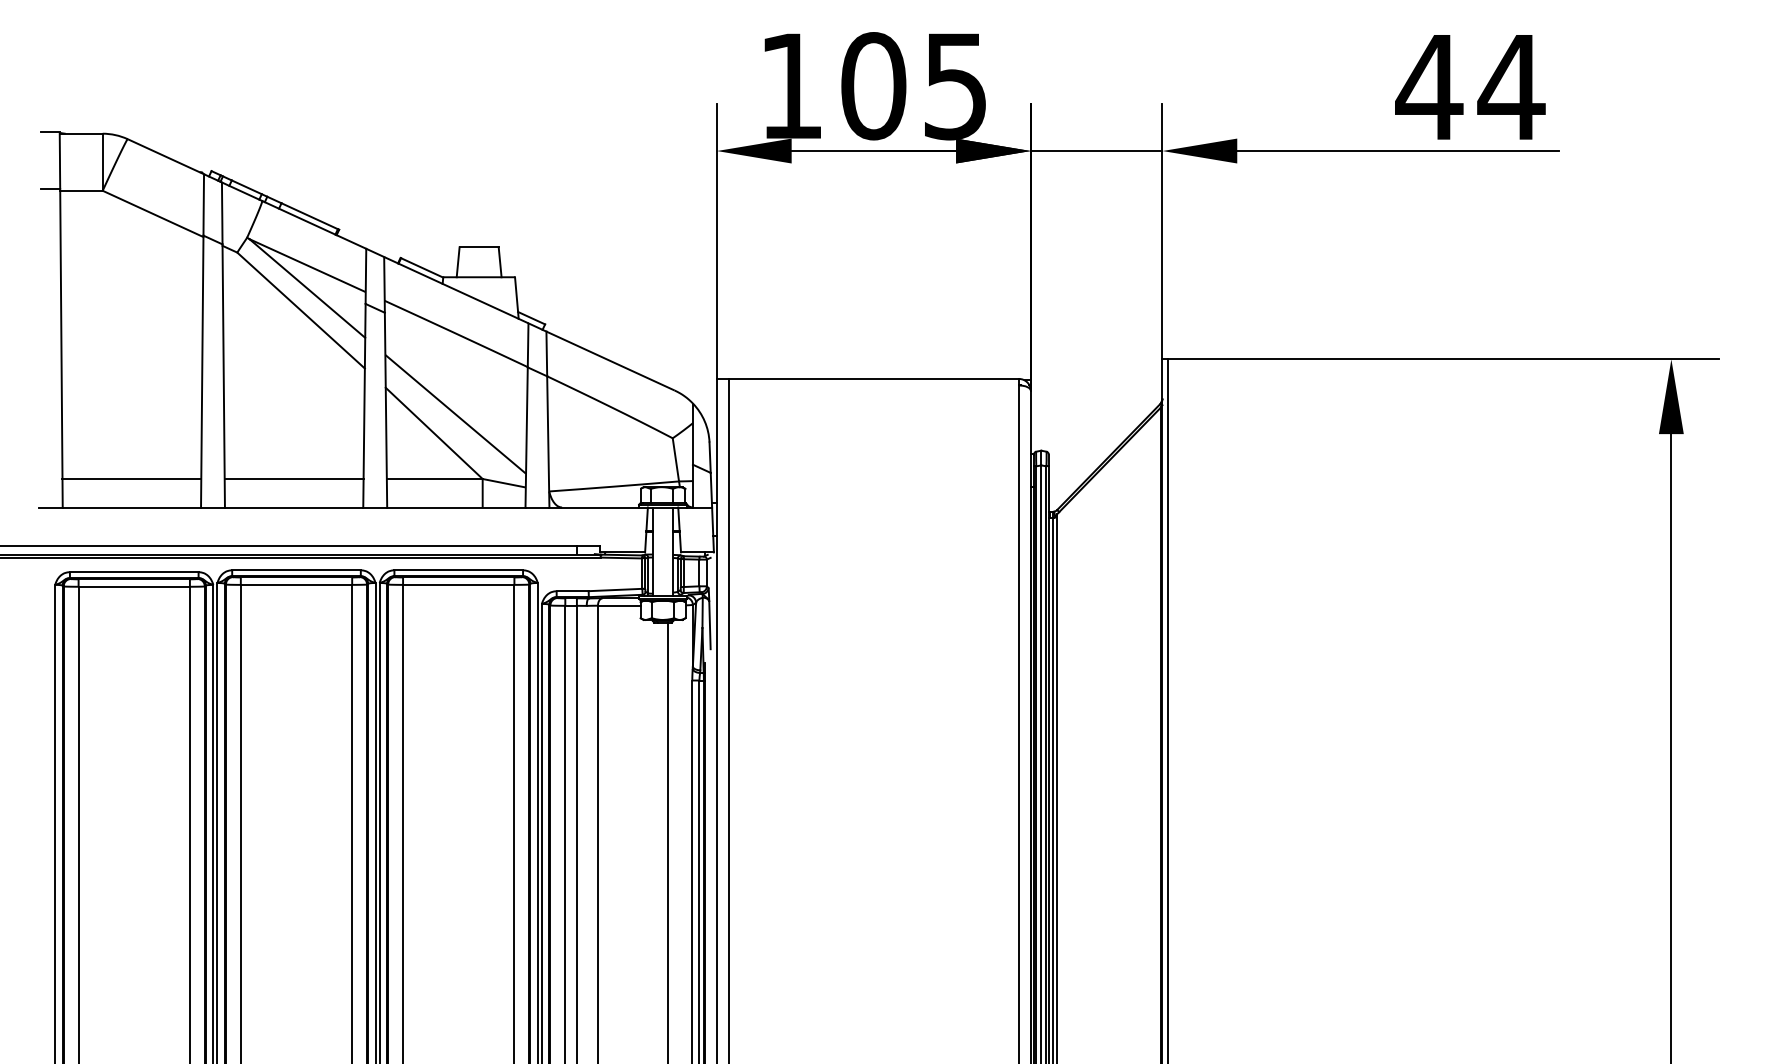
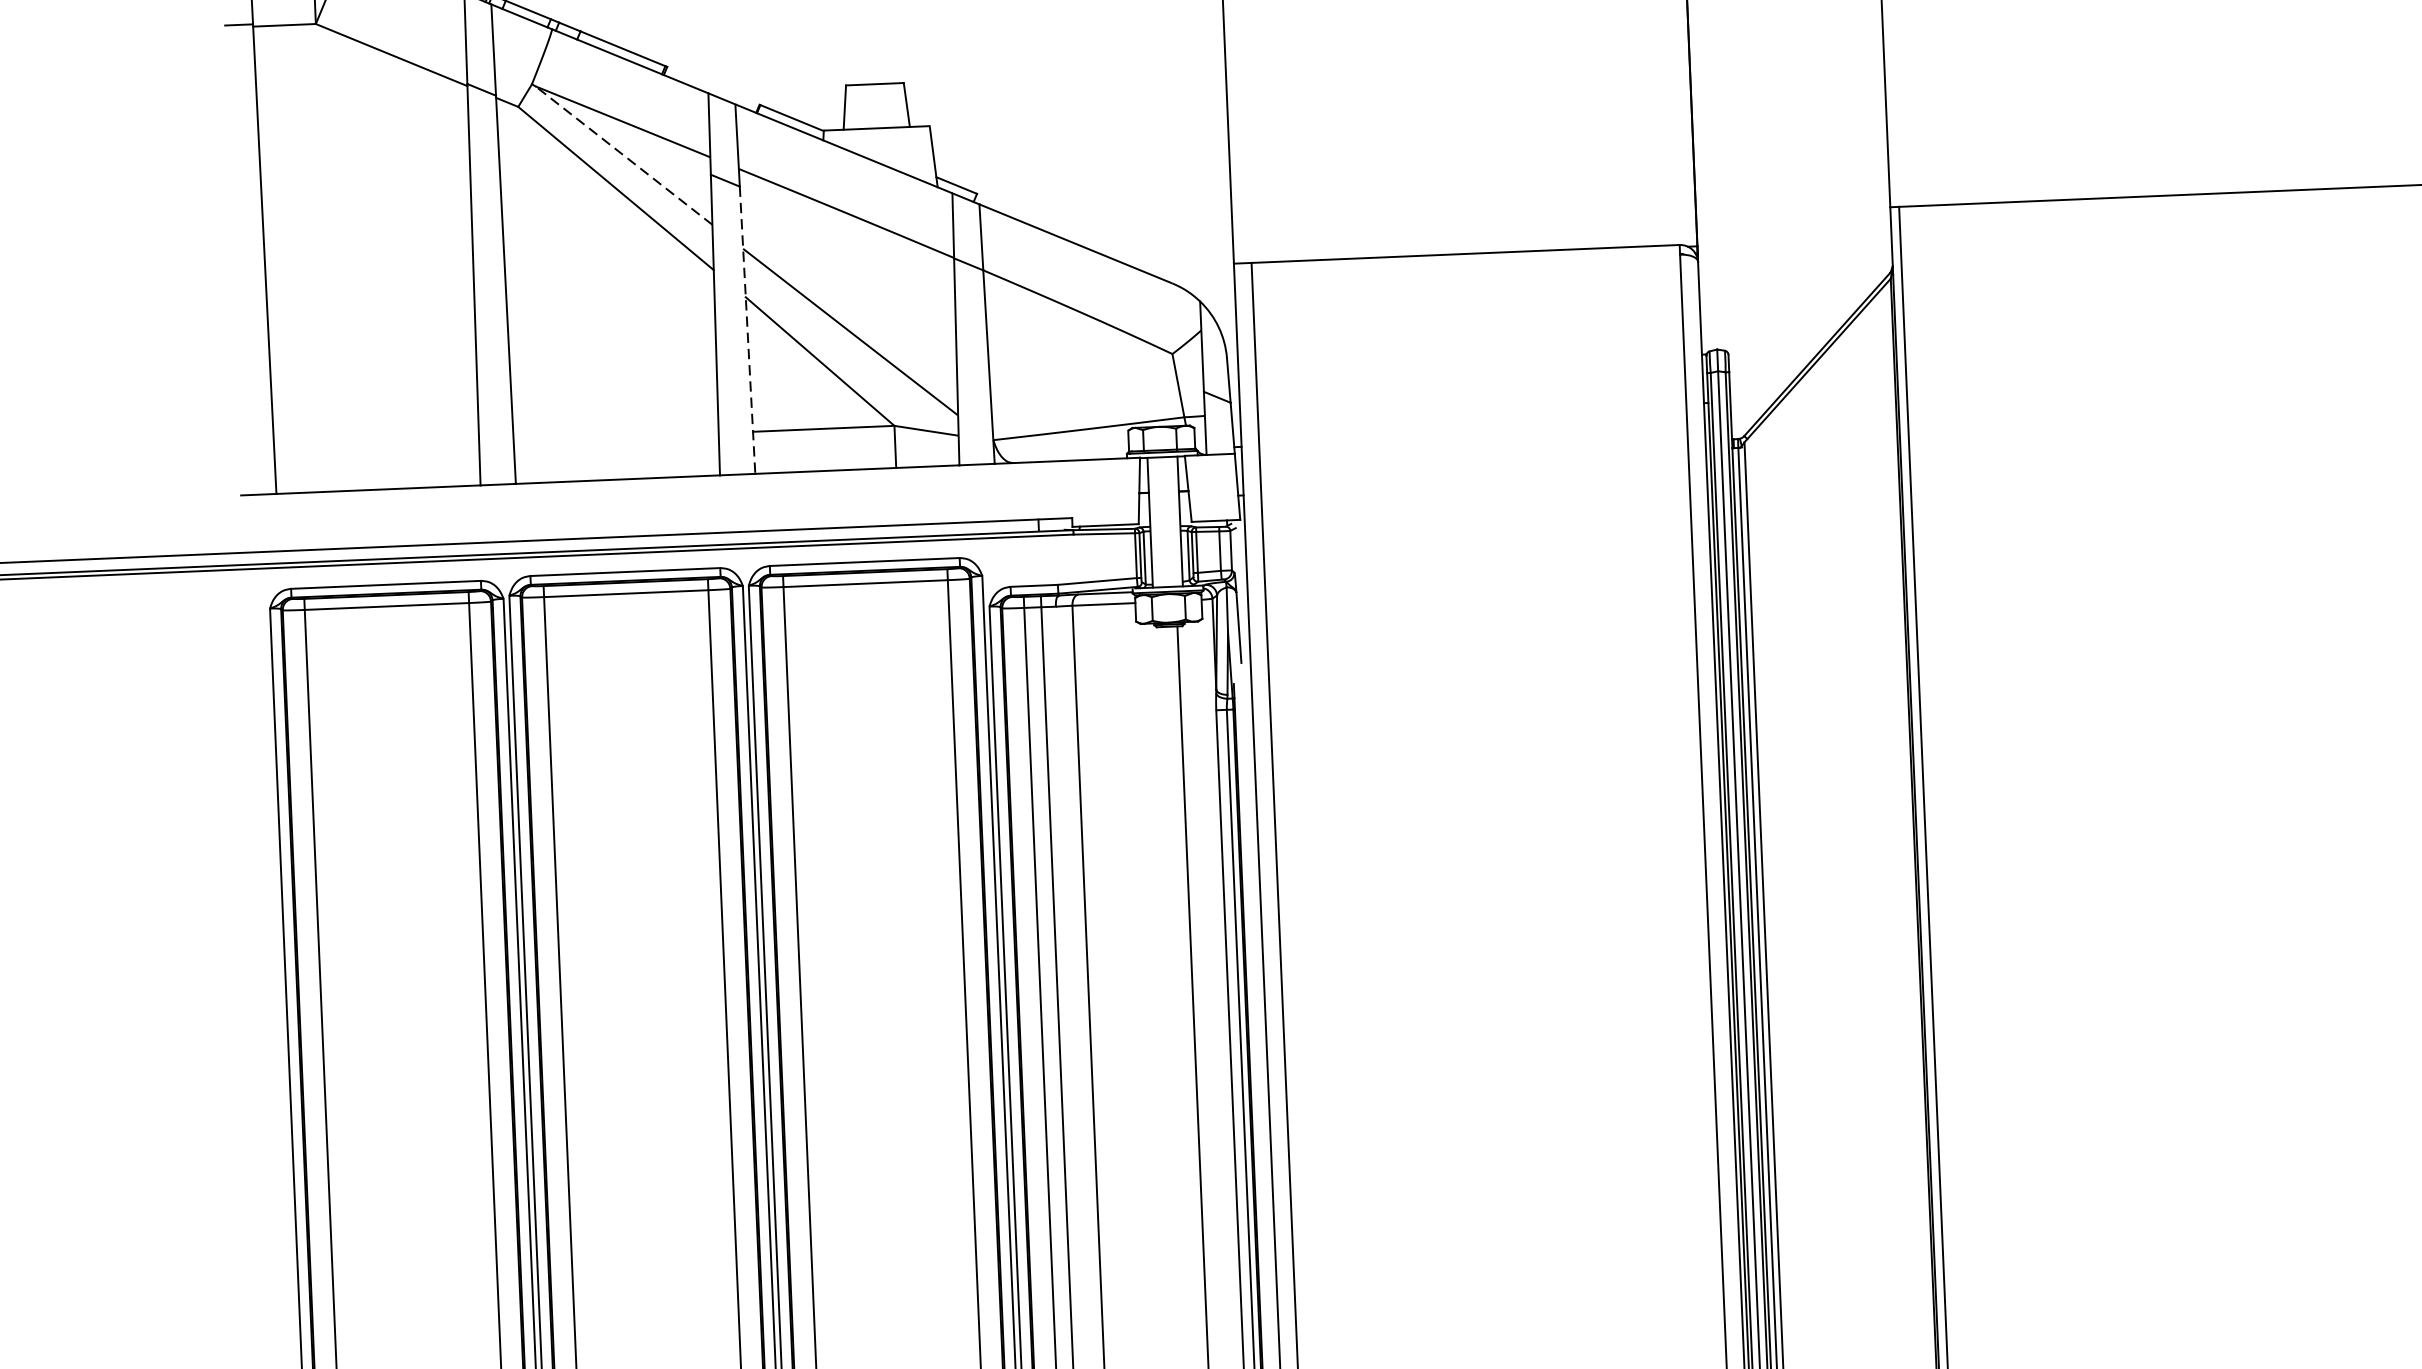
line: (307, 288) -> (624, 155), solid -> dashed
line: (386, 410) -> (748, 330), solid -> dashed
line: (131, 479) -> (376, 448), removed
line: (293, 479) -> (615, 438), removed

